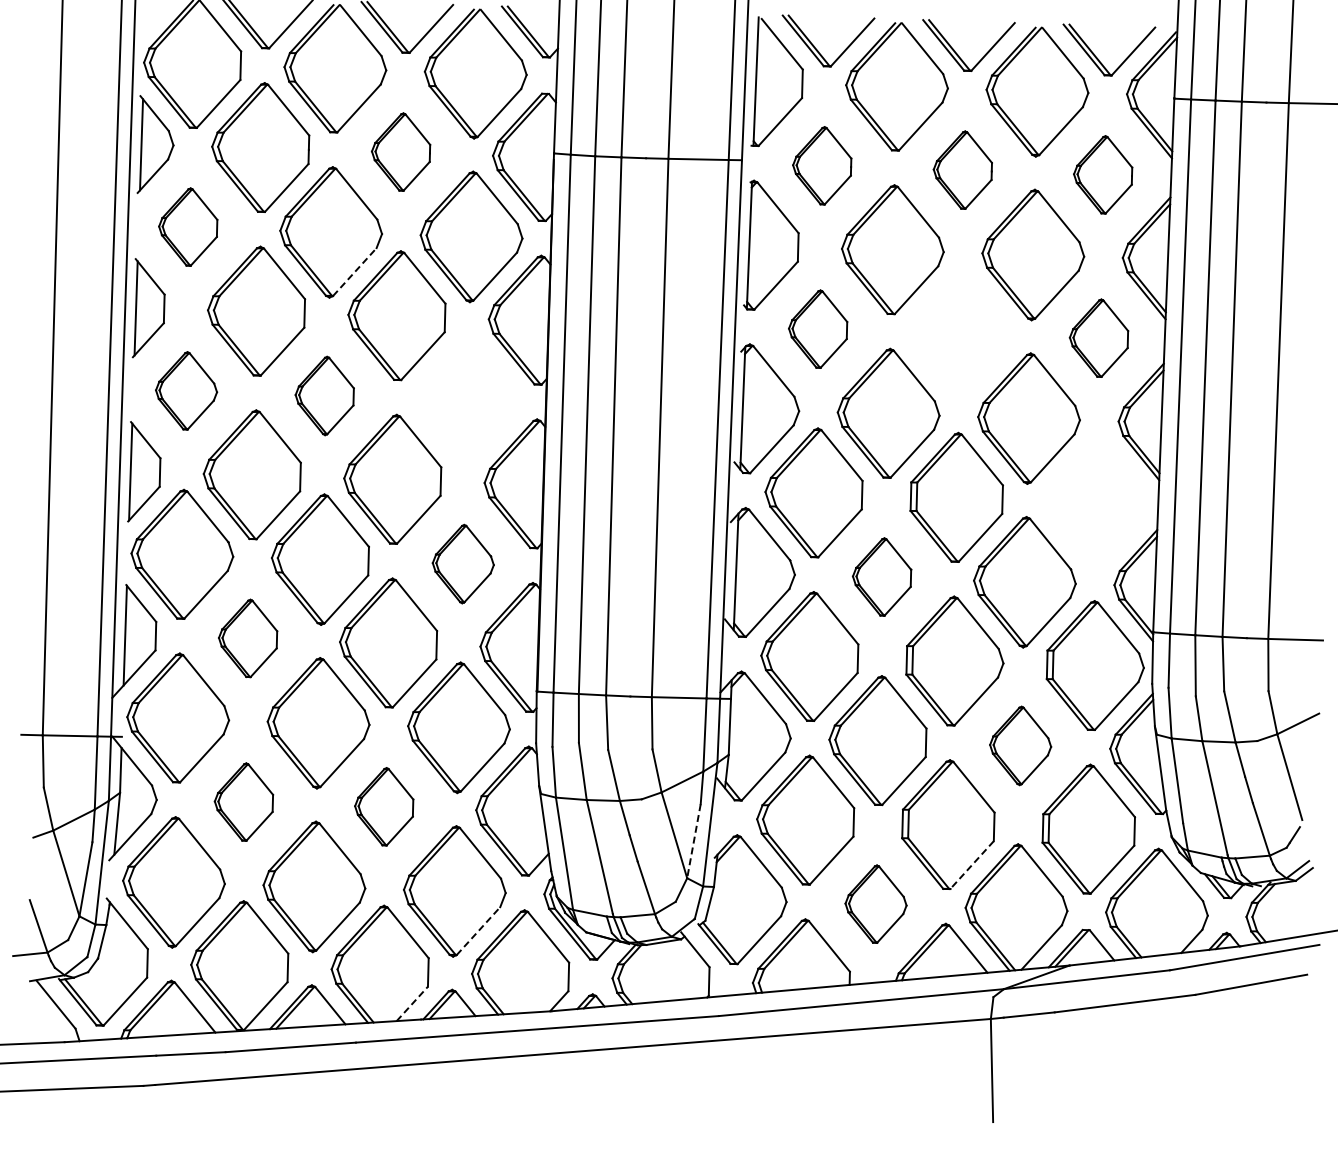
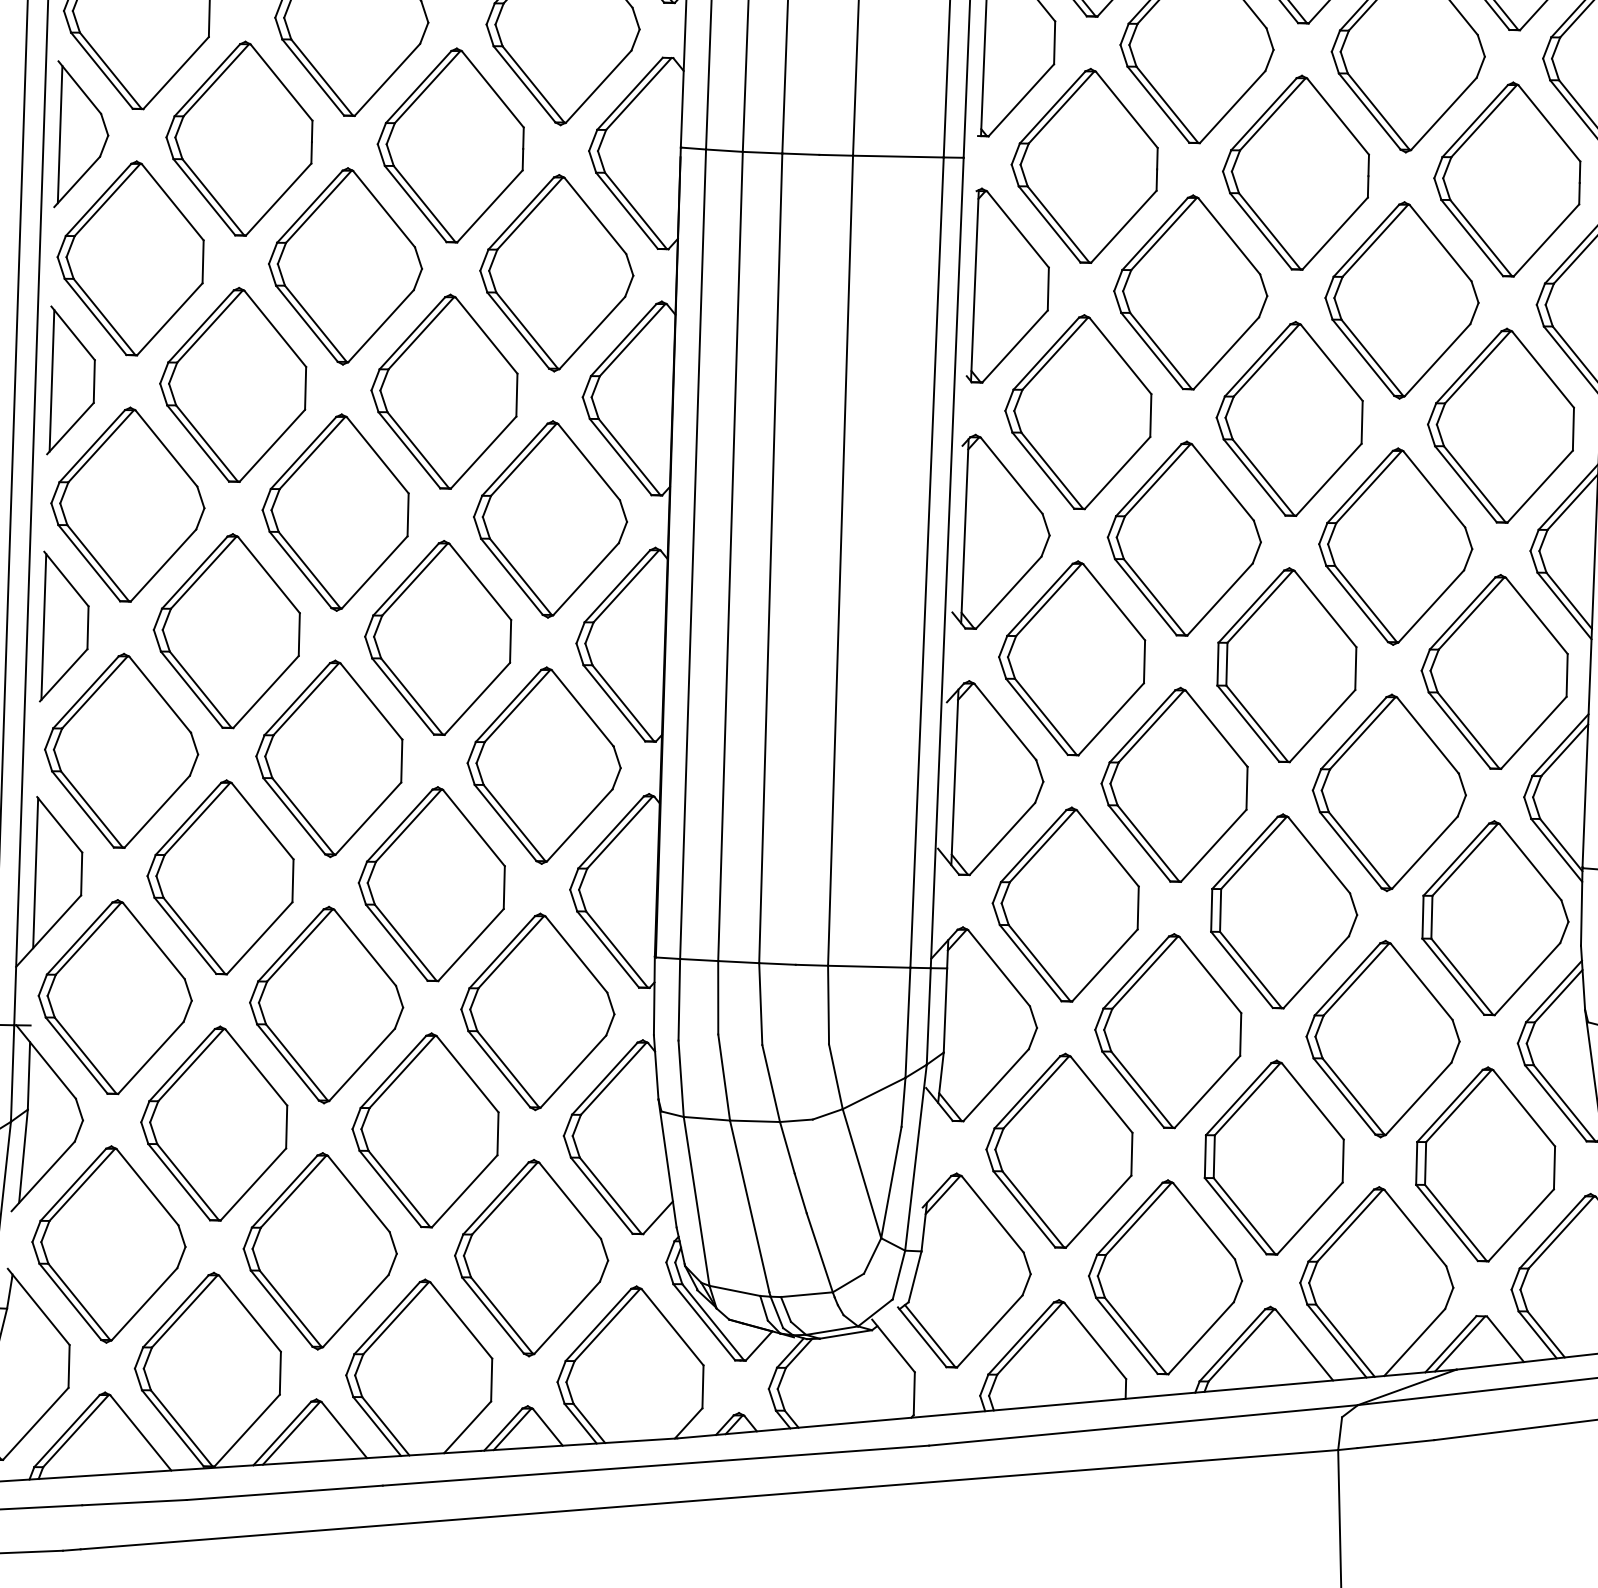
part: (400, 151) -> (449, 144), size x1.67
part: (821, 165) -> (1083, 165), size x1.67
part: (962, 169) -> (1295, 171), size x1.67
part: (1102, 174) -> (1506, 179), size x1.67
part: (187, 226) -> (129, 257), size x1.67
line: (355, 271) -> (382, 325), dashed -> solid
part: (817, 328) -> (1077, 411), size x1.67
part: (958, 333) -> (1289, 418), added
part: (1098, 337) -> (1500, 424), size x1.67
part: (186, 390) -> (127, 504), size x1.67
part: (324, 395) -> (335, 511), size x1.67
part: (467, 400) -> (550, 519), added
part: (1094, 501) -> (1494, 671), added
part: (463, 563) -> (544, 764), size x1.67
part: (881, 576) -> (1173, 784), size x1.67
part: (247, 638) -> (219, 877), size x1.67
part: (1020, 745) -> (1382, 1038), size x1.67
part: (243, 801) -> (213, 1122), size x1.67
part: (383, 806) -> (424, 1130), size x1.67
line: (693, 841) -> (890, 1182), dashed -> solid
line: (971, 865) -> (1309, 1219), dashed -> solid
part: (875, 903) -> (1164, 1276), size x1.67
line: (478, 930) -> (567, 1316), dashed -> solid
line: (412, 1003) -> (467, 1426), dashed -> solid

